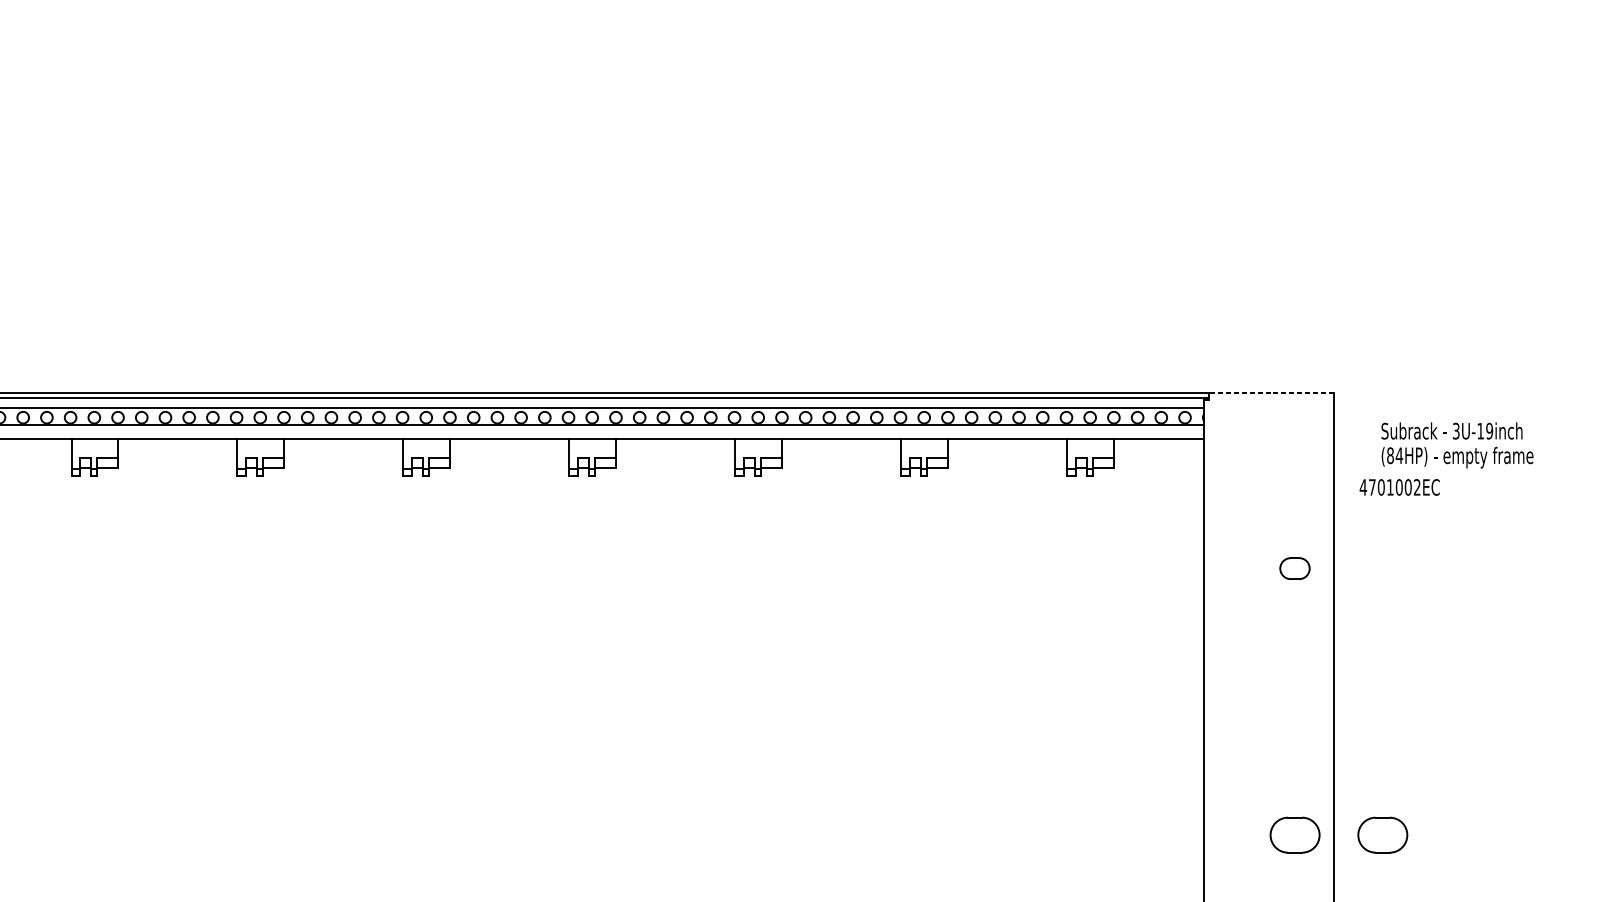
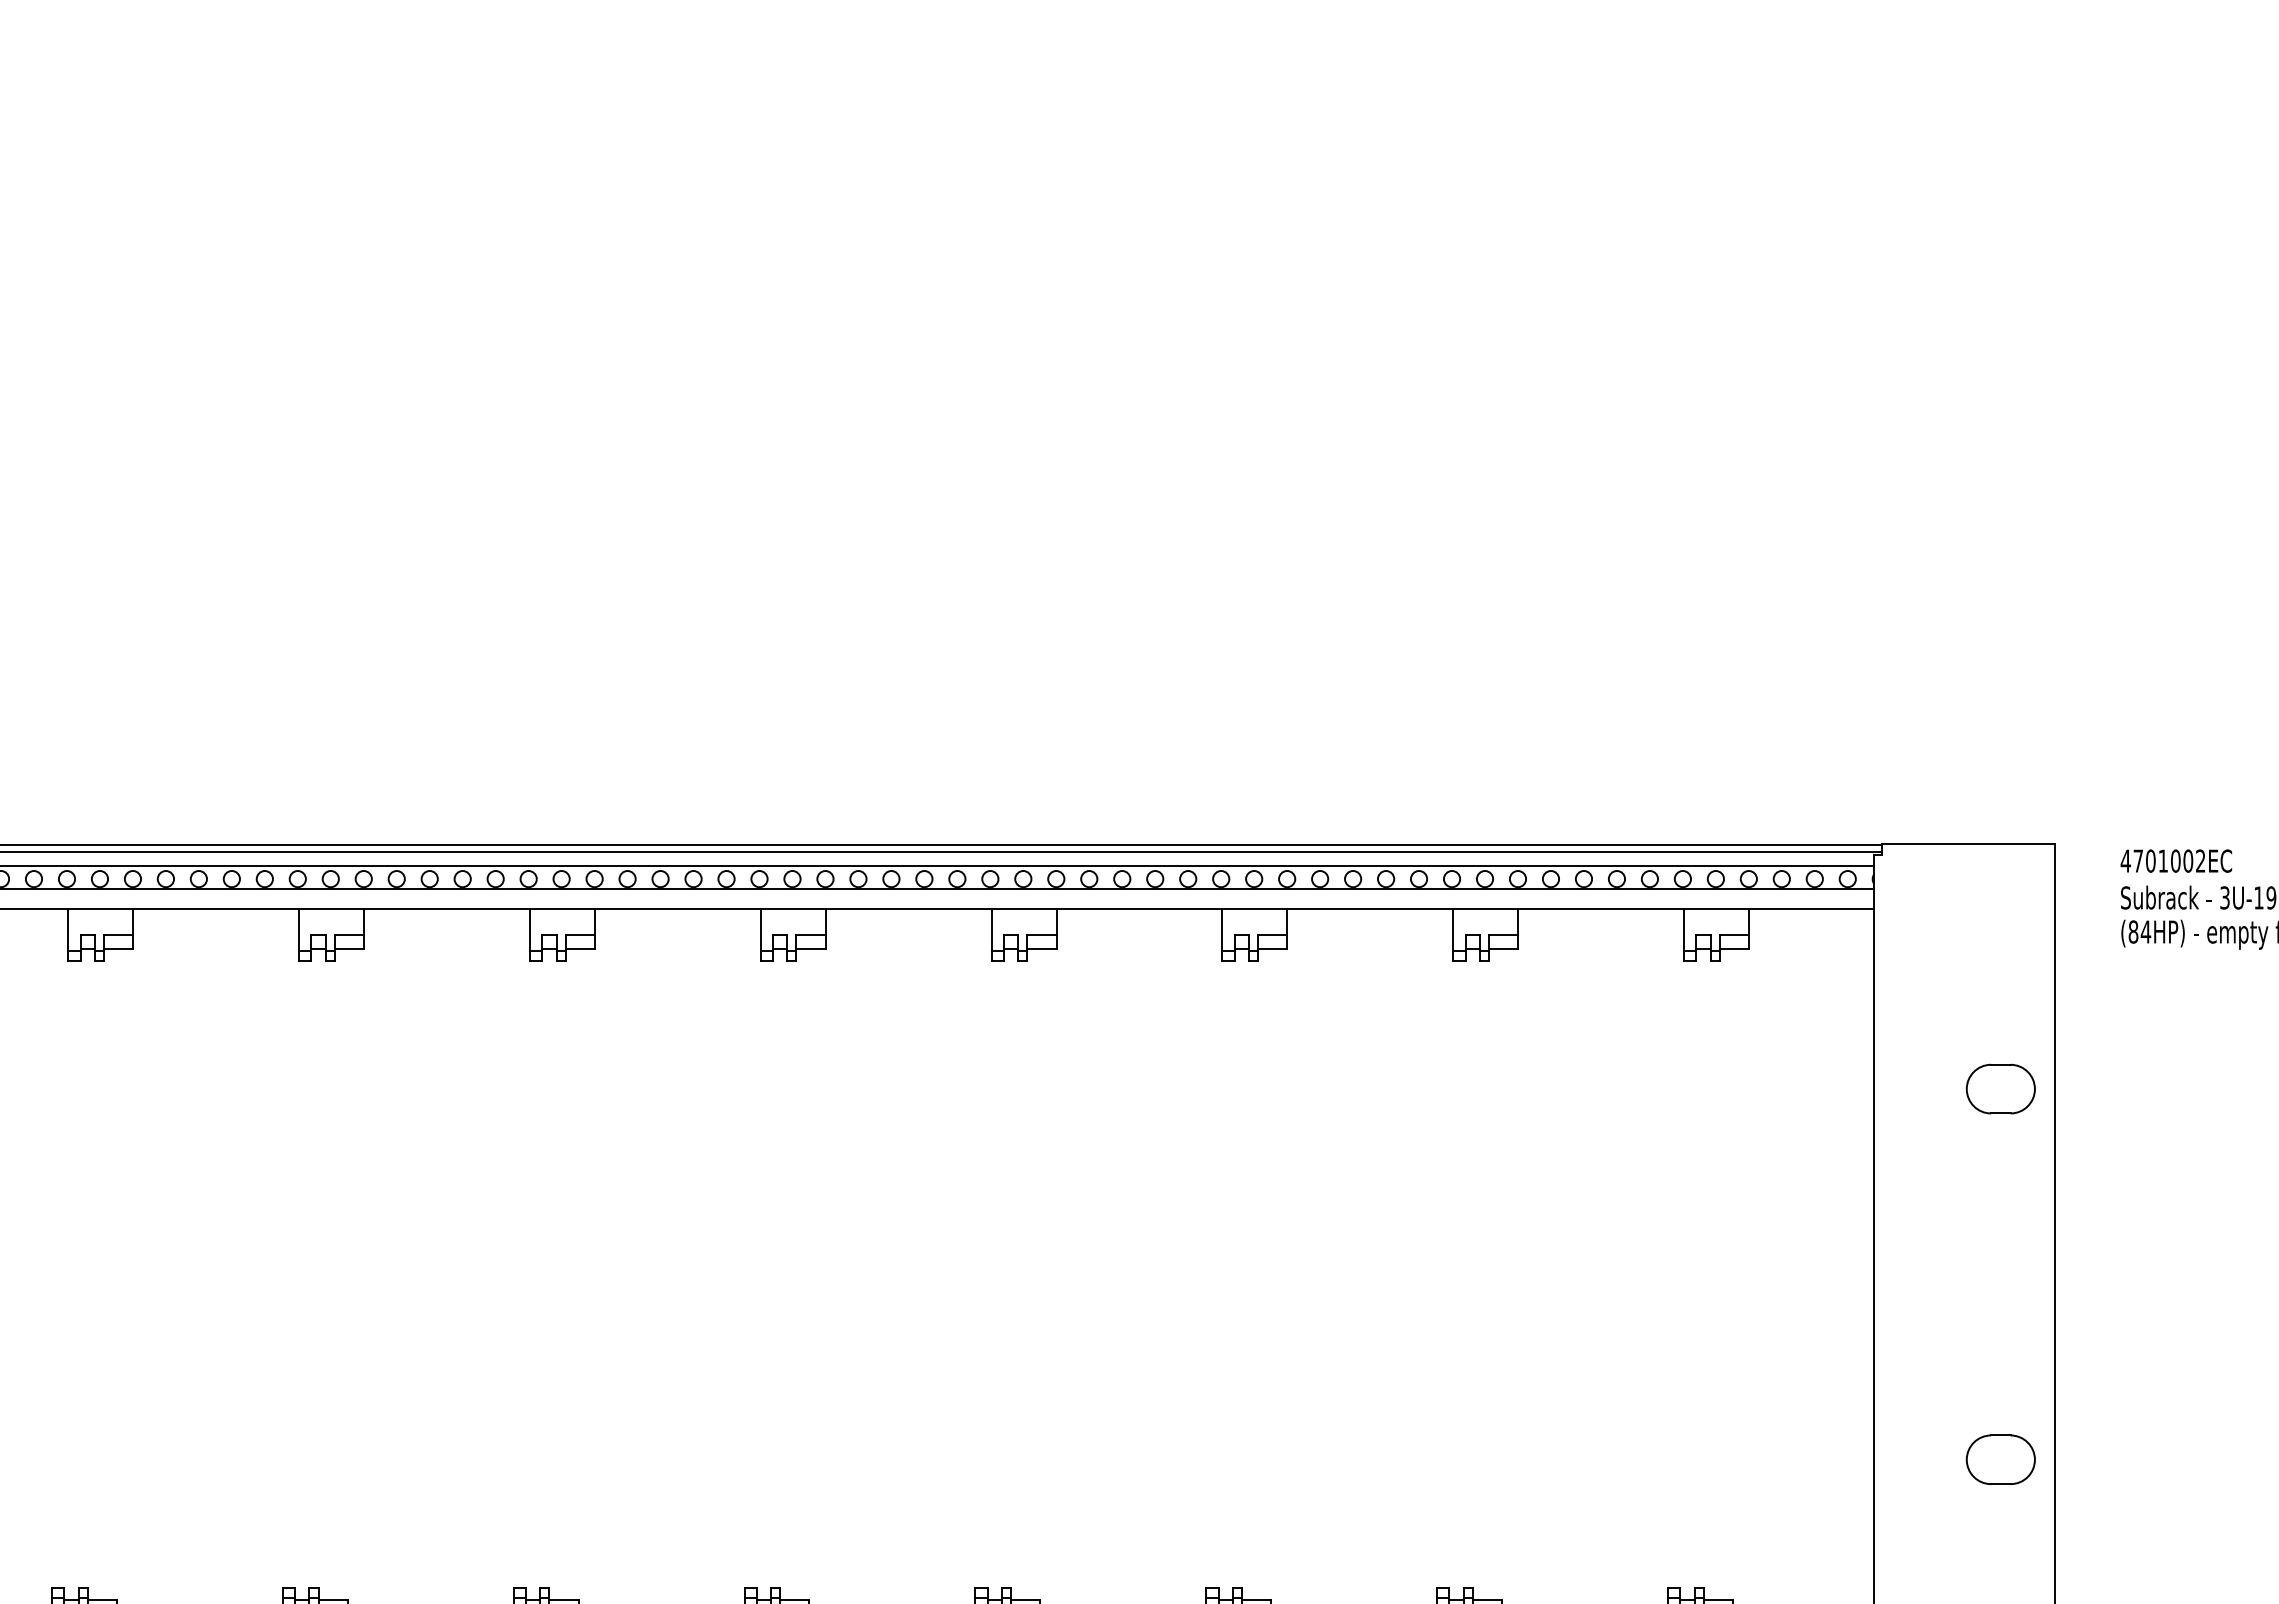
line: (1271, 392) -> (1968, 844), dashed -> solid
text: (1399, 486) -> (2175, 860), moved
part: (1294, 568) -> (2000, 1088), size x1.67
part: (1382, 834) -> (2122, 1459), removed

